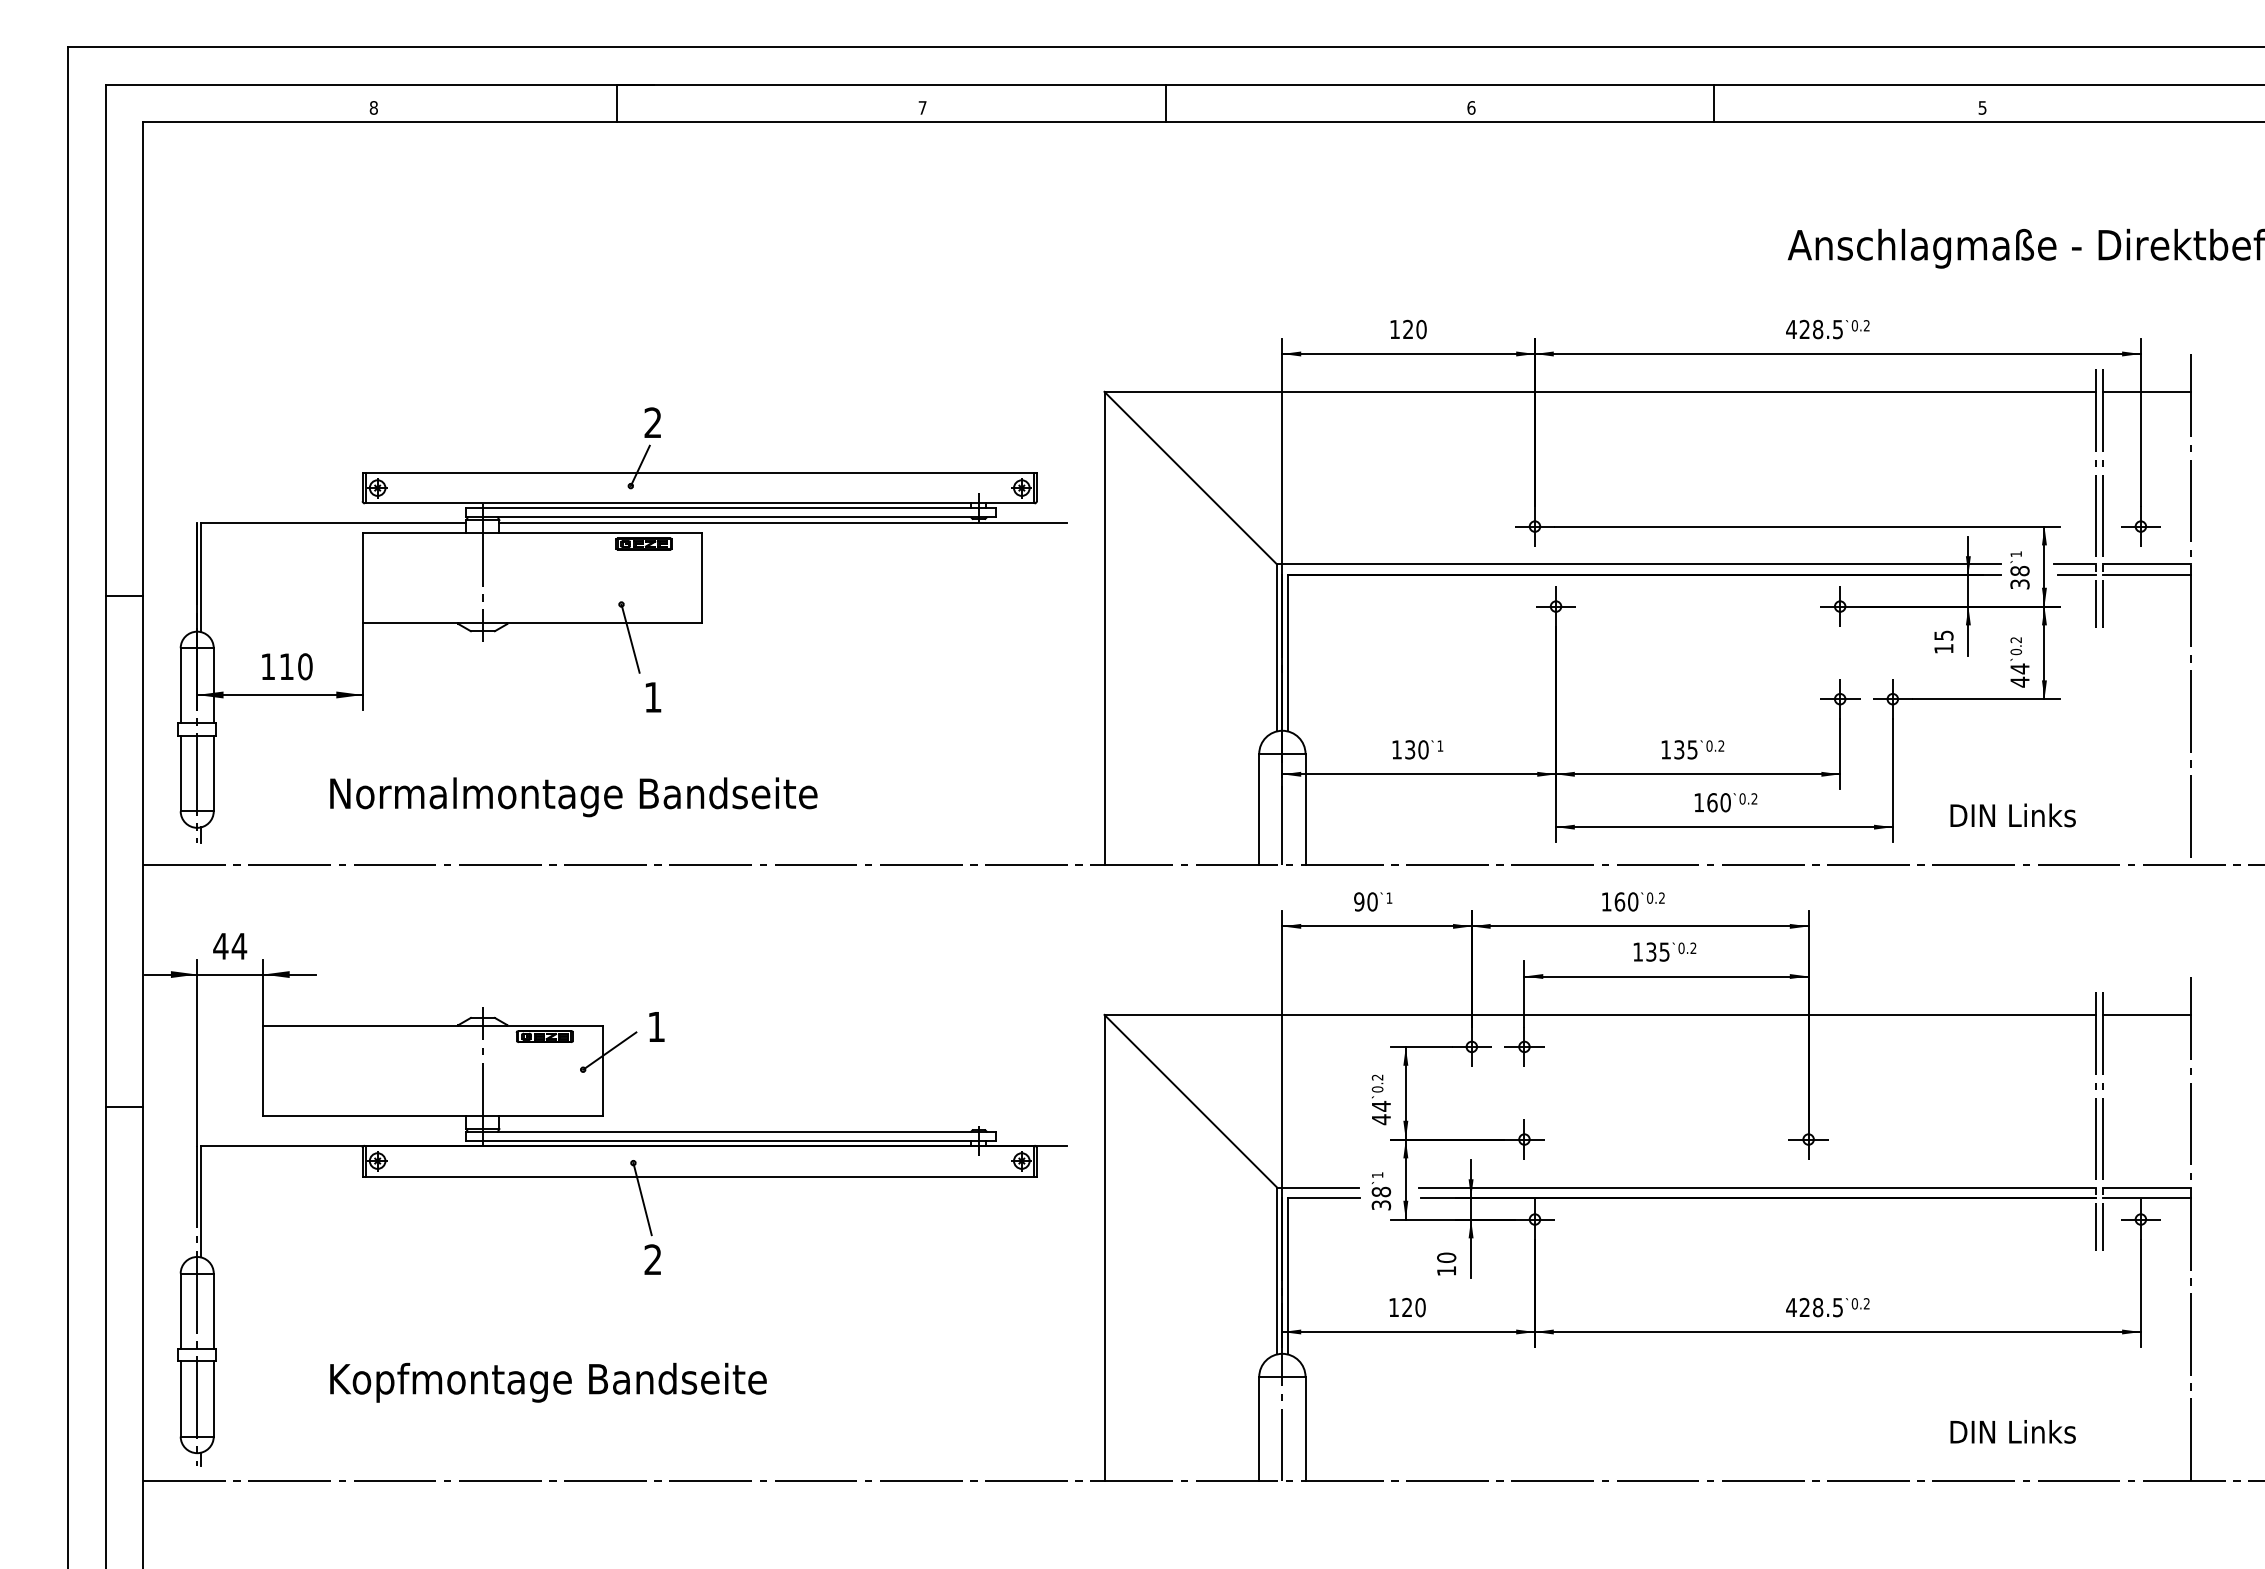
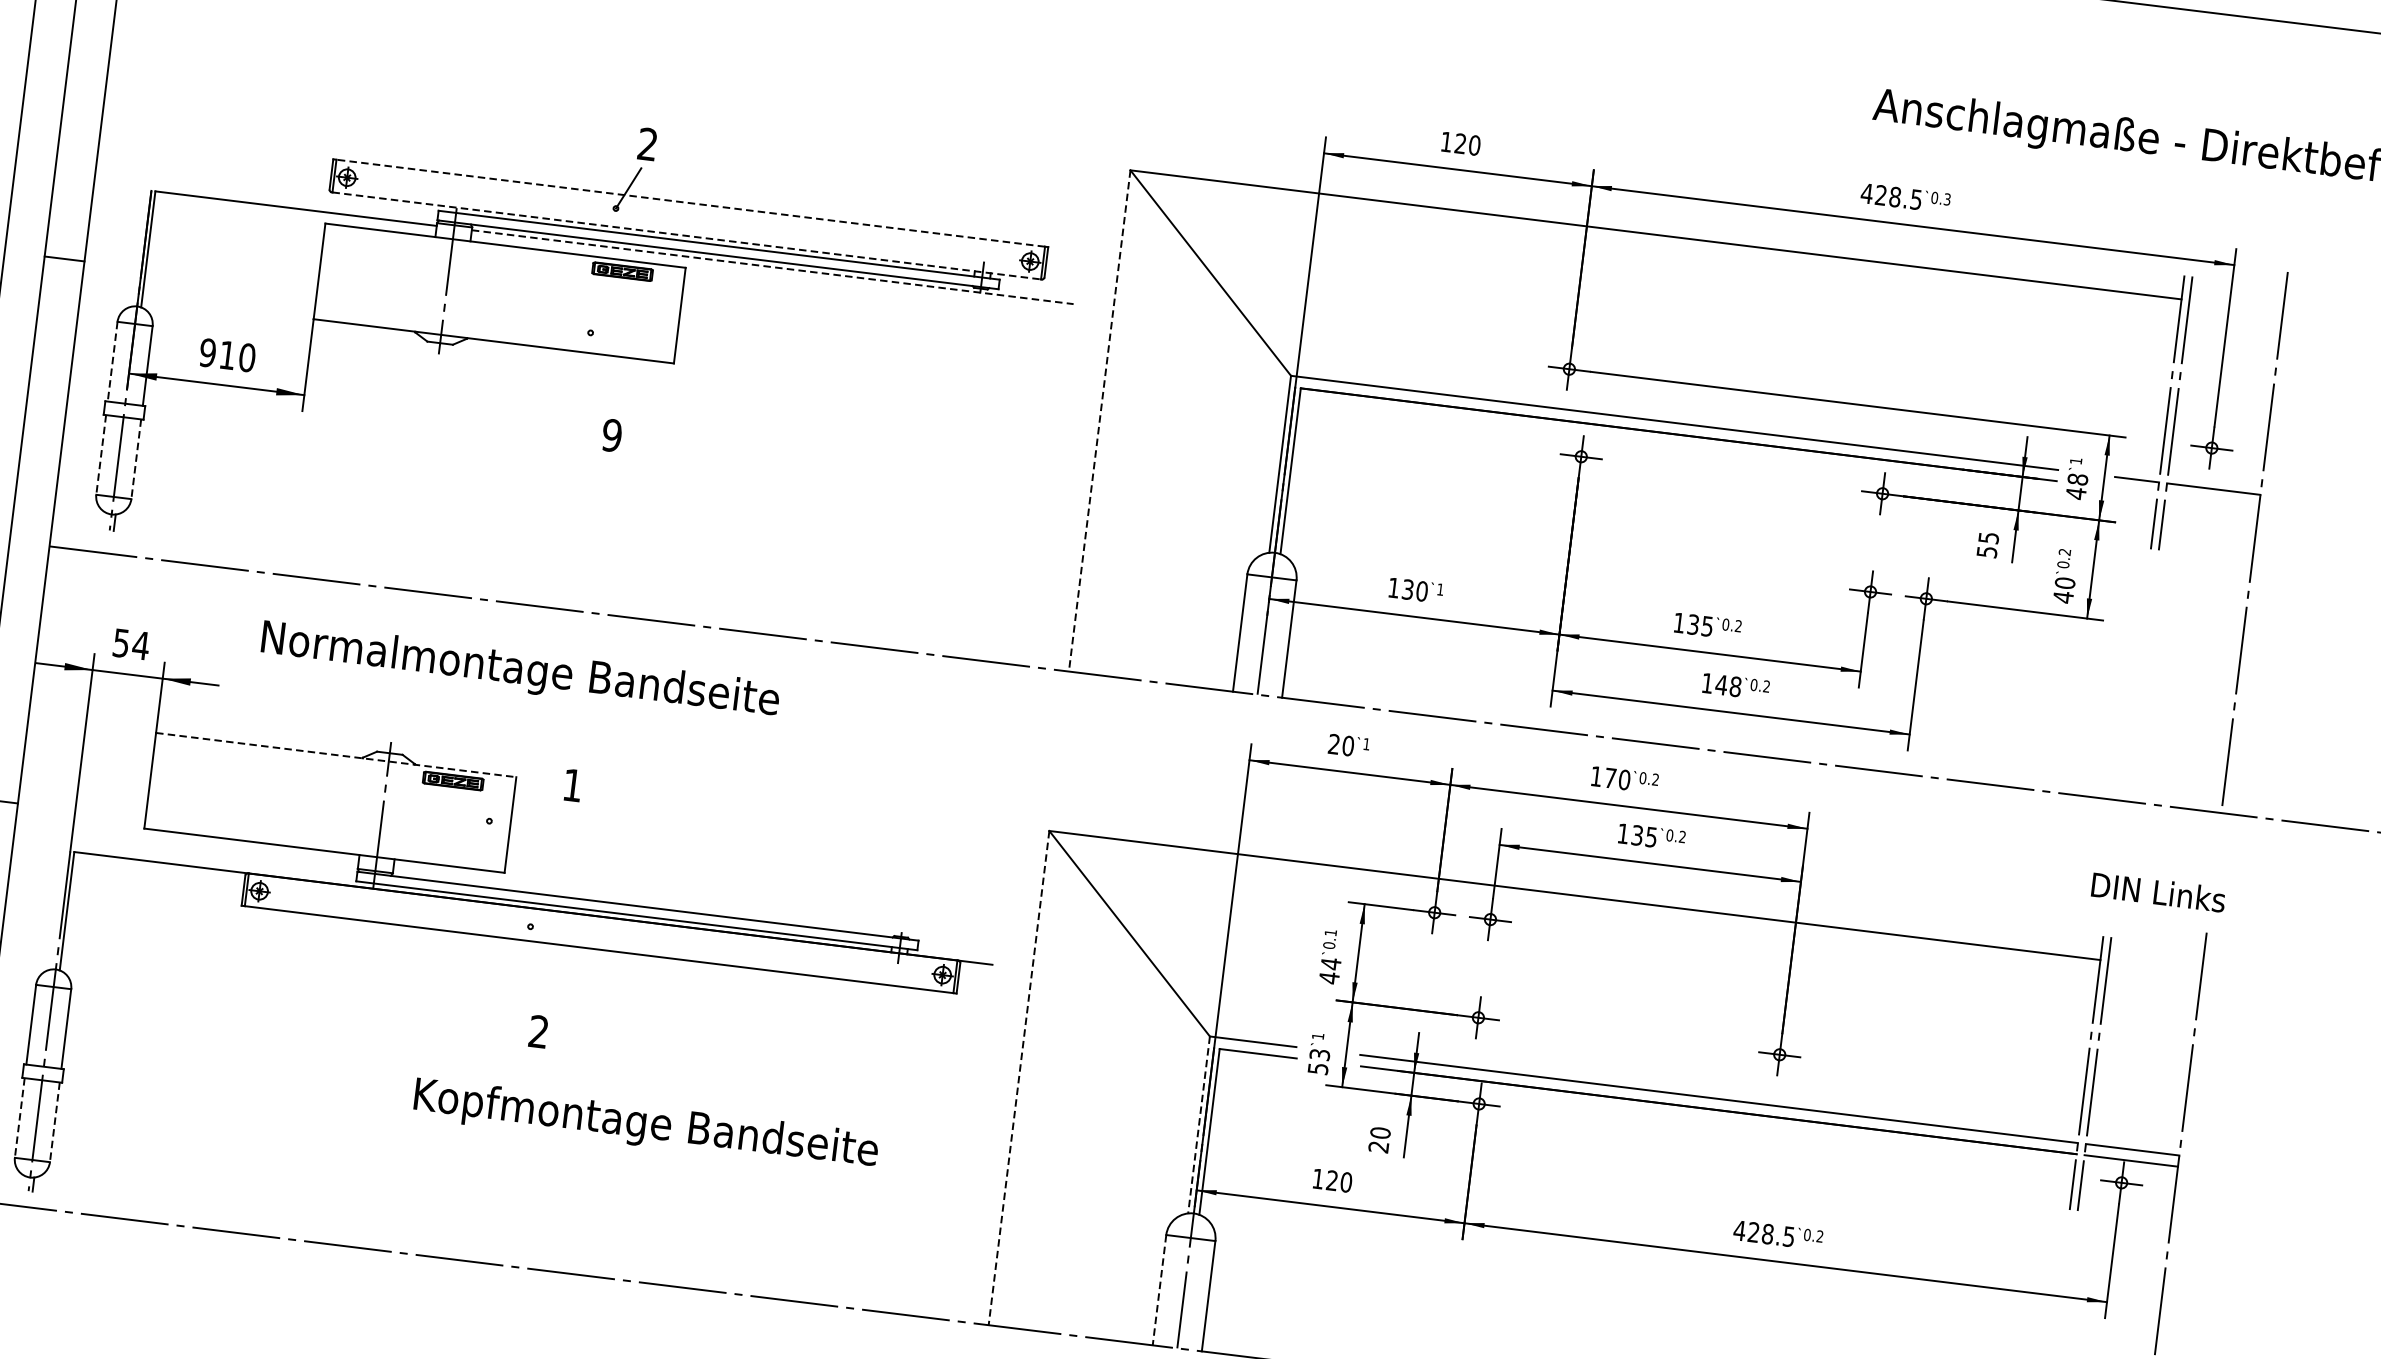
text: (1866, 325) -> (1947, 199), 0.2 -> 0.3
line: (2147, 391) -> (2236, 305), removed
line: (699, 472) -> (690, 203), solid -> dashed
line: (700, 503) -> (687, 236), solid -> dashed
line: (783, 522) -> (773, 267), solid -> dashed
line: (2076, 575) -> (2137, 491), removed
line: (2147, 575) -> (2212, 500), removed
text: (2019, 584) -> (2075, 493), 38 -> 48
line: (1104, 628) -> (1099, 421), solid -> dashed
line: (630, 638) -> (595, 370), removed
text: (1943, 648) -> (1986, 551), 15 -> 55
text: (267, 666) -> (207, 352), 110 -> 910
text: (2019, 668) -> (2064, 582), 44 -> 40
line: (180, 685) -> (112, 361), solid -> dashed
text: (652, 696) -> (611, 434), 1 -> 9
line: (180, 773) -> (101, 454), solid -> dashed
line: (213, 773) -> (136, 458), solid -> dashed
text: (573, 797) -> (519, 671), moved
text: (1718, 802) -> (1728, 685), 160 -> 148
text: (2012, 815) -> (2157, 892), moved
text: (1359, 901) -> (1334, 743), 90 -> 20
text: (1619, 901) -> (1610, 777), 160 -> 170
text: (220, 946) -> (120, 643), 44 -> 54
line: (2147, 1014) -> (2155, 966), removed
line: (433, 1025) -> (336, 754), solid -> dashed
line: (609, 1050) -> (519, 804), removed
text: (1377, 1077) -> (1330, 932), 0.2 -> 0.1
text: (1381, 1197) -> (1319, 1060), 38 -> 53
line: (642, 1199) -> (535, 966), removed
line: (1104, 1248) -> (1018, 1078), solid -> dashed
line: (1277, 1271) -> (1199, 1125), solid -> dashed
text: (1446, 1271) -> (1378, 1147), 10 -> 20
text: (548, 1382) -> (646, 1125), moved
line: (180, 1399) -> (19, 1118), solid -> dashed
line: (213, 1399) -> (54, 1122), solid -> dashed
line: (1259, 1429) -> (1159, 1290), solid -> dashed

